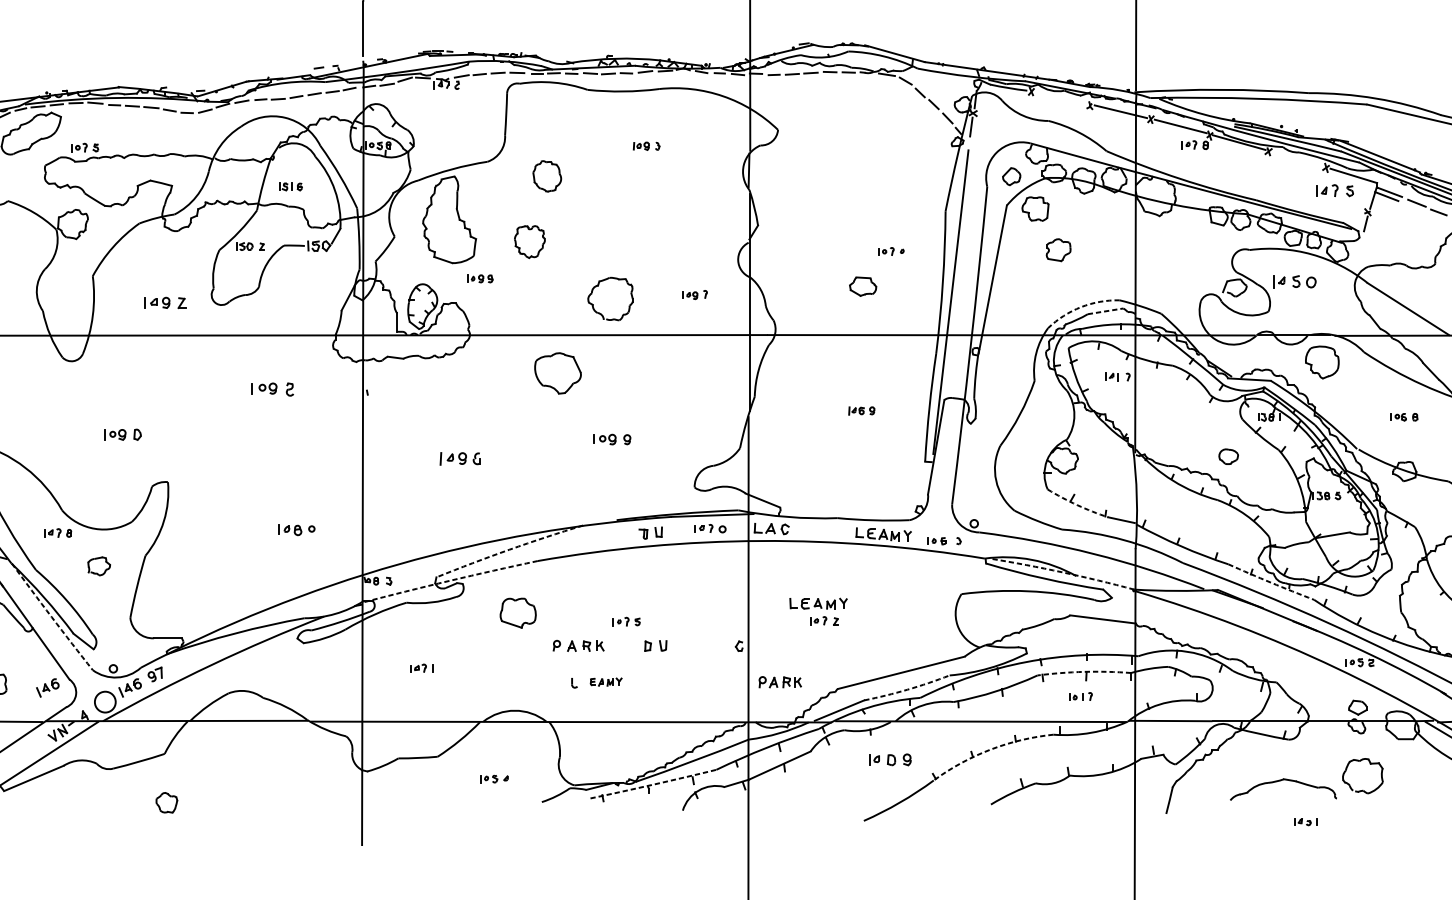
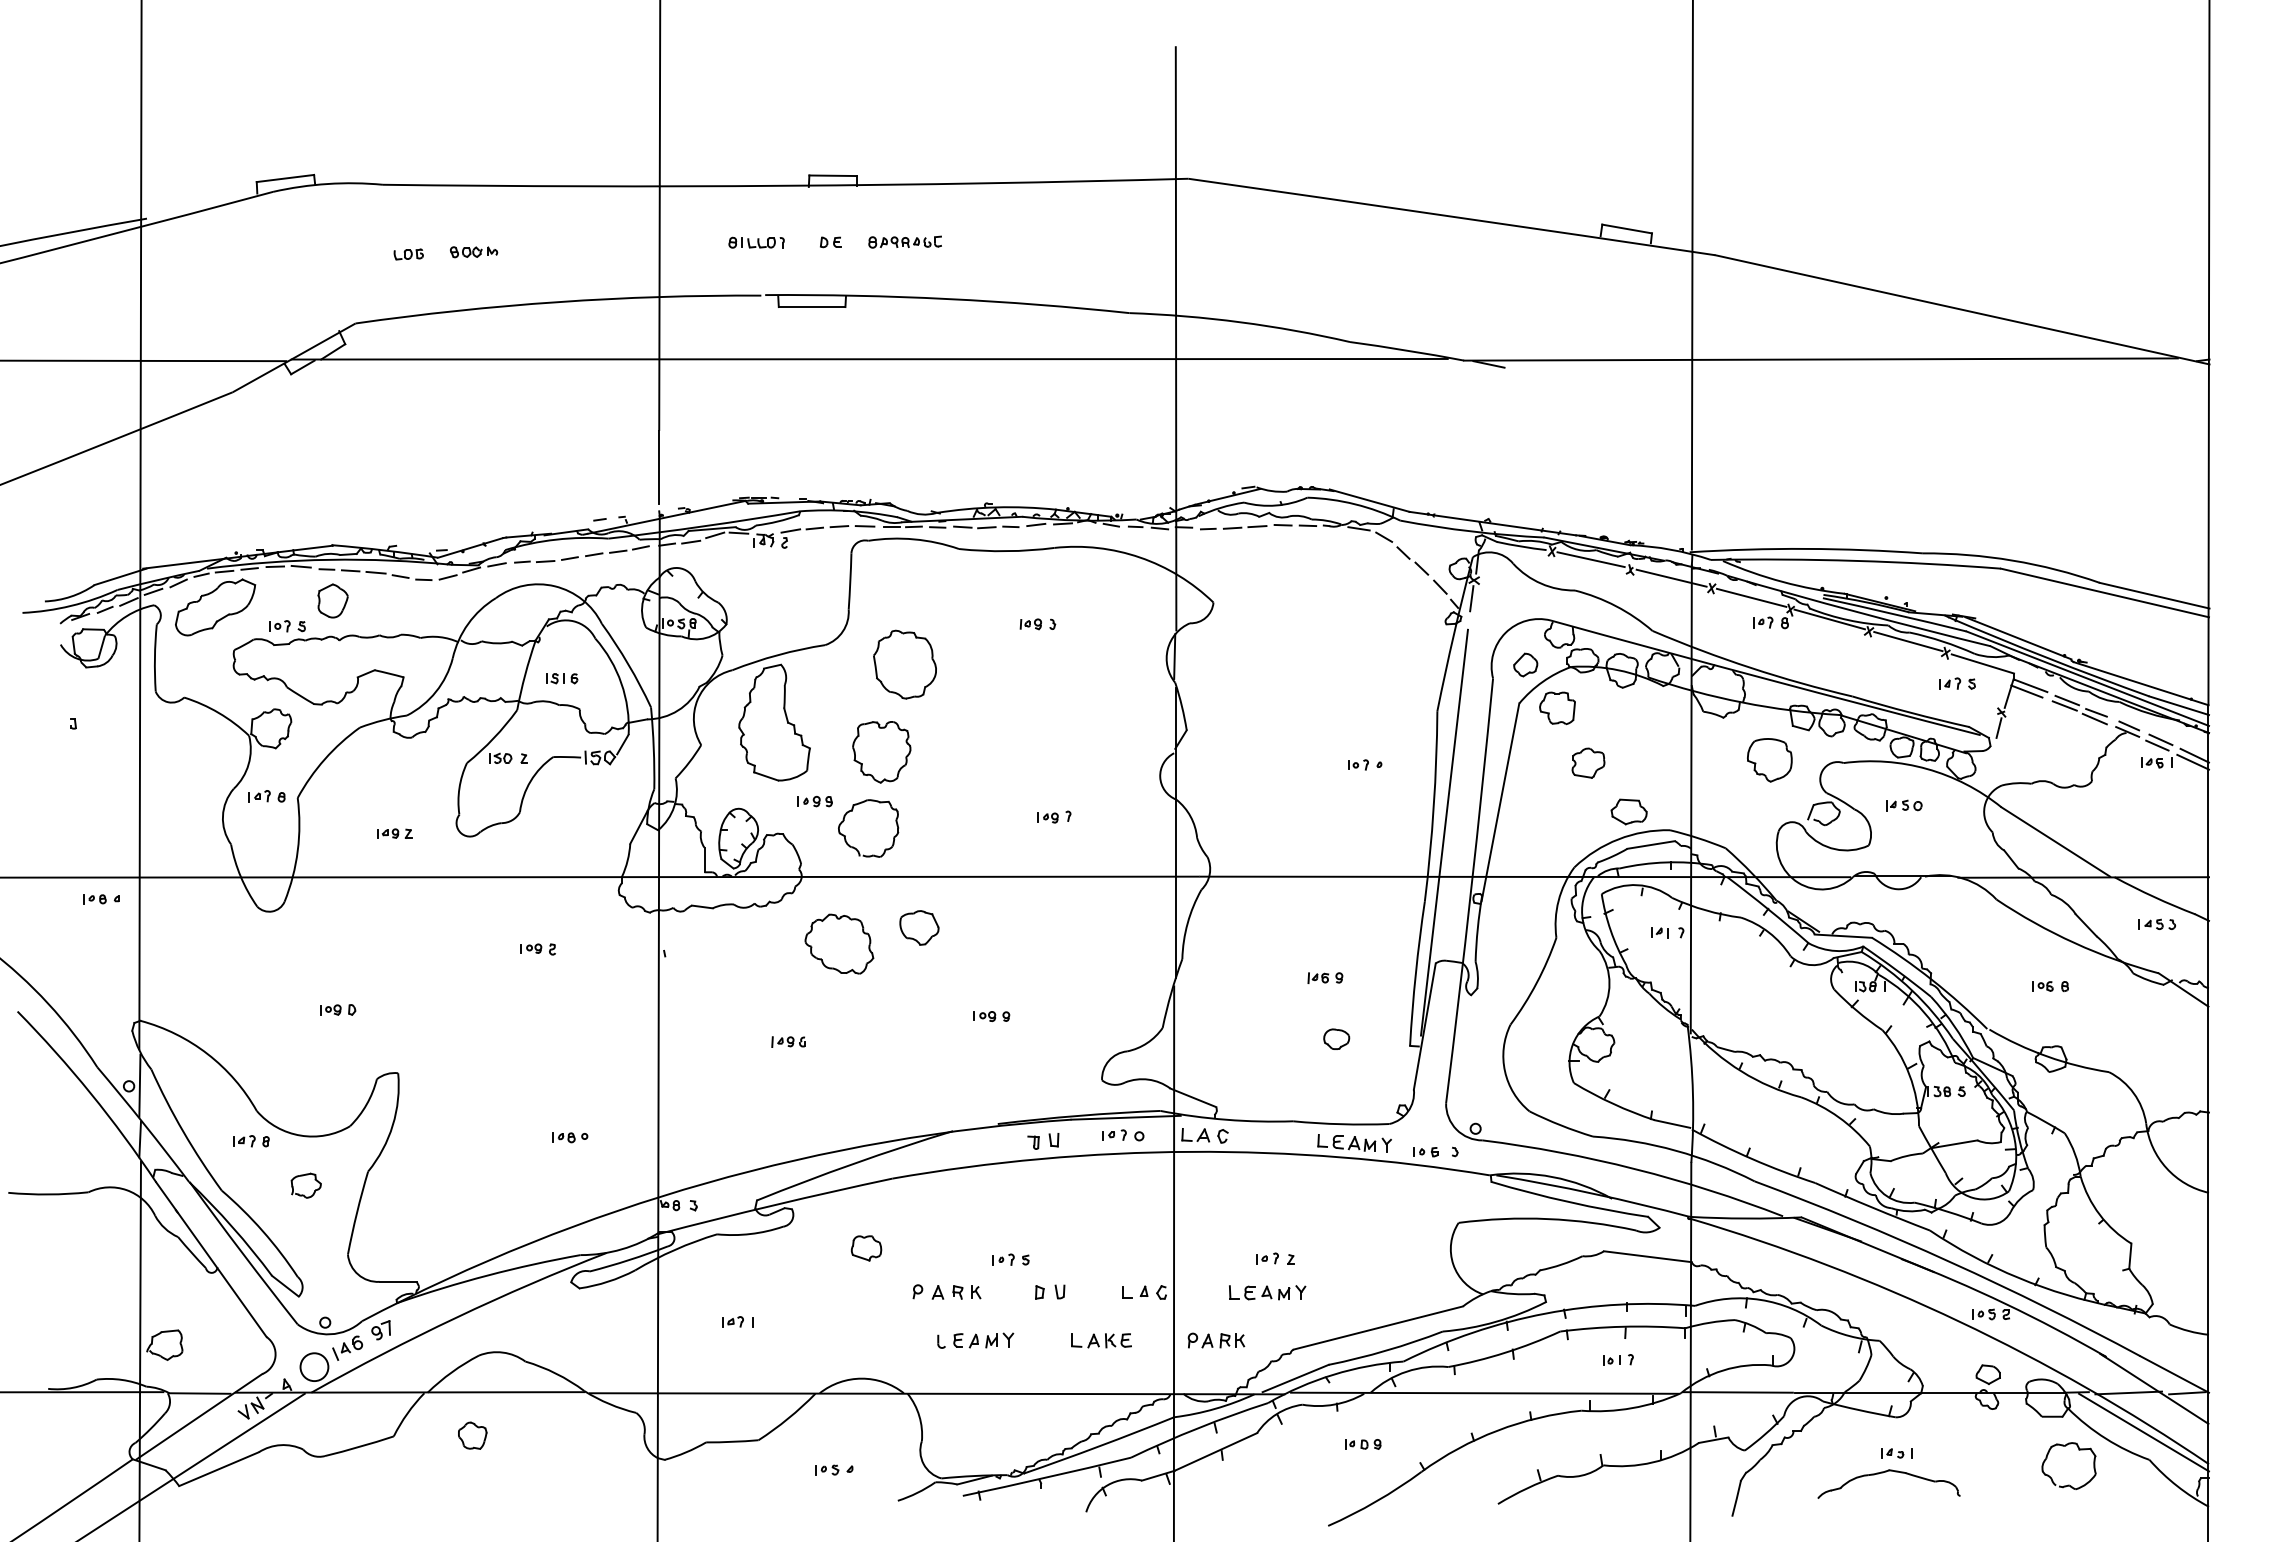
line: (1060, 97) -> (1590, 559), added
part: (118, 128) -> (332, 600), added
line: (1298, 159) -> (1908, 641), added
part: (546, 176) -> (904, 664), size x1.67
part: (1334, 190) -> (1957, 683), size x0.71
line: (1414, 206) -> (2064, 705), added
line: (1437, 216) -> (2094, 718), added
part: (529, 242) -> (881, 752), size x1.43
part: (69, 275) -> (266, 796), added
part: (1295, 281) -> (1904, 805), size x0.62
part: (862, 286) -> (1628, 811), moved
part: (695, 294) -> (1054, 816), moved
part: (165, 302) -> (394, 833), size x0.62
arc: (1081, 307) -> (1618, 839), dashed -> solid
line: (1105, 311) -> (1651, 844), dashed -> solid
part: (600, 313) -> (855, 847), moved
part: (1322, 362) -> (1769, 760), moved
part: (558, 373) -> (919, 927), size x0.62
part: (498, 385) -> (839, 943), added
part: (272, 389) -> (537, 949), size x0.62
part: (123, 434) -> (338, 1009), size x0.71
part: (611, 439) -> (991, 1016), size x0.71
part: (1228, 456) -> (1336, 1038), moved
part: (460, 458) -> (788, 1041), size x0.62
arc: (1077, 504) -> (1613, 1103), dashed -> solid
part: (296, 530) -> (570, 1137), size x0.71
arc: (509, 549) -> (854, 1163), dashed -> solid
arc: (1062, 572) -> (1593, 1193), dashed -> solid
arc: (449, 581) -> (774, 1205), dashed -> solid
arc: (1271, 582) -> (1872, 1207), dashed -> solid
part: (818, 603) -> (1267, 1292), moved
part: (518, 613) -> (866, 1248), size x0.62
arc: (51, 617) -> (242, 1253), dashed -> solid
part: (719, 645) -> (1135, 1291), added
arc: (1084, 671) -> (1622, 1326), dashed -> solid
part: (605, 682) -> (983, 1340), size x1.43
part: (694, 682) -> (1101, 1340), added
part: (47, 687) -> (237, 1347), removed
arc: (907, 689) -> (1386, 1350), dashed -> solid
arc: (990, 749) -> (1497, 1430), dashed -> solid
part: (890, 759) -> (1363, 1444), size x0.62
part: (1369, 764) -> (2078, 1450), moved
arc: (653, 784) -> (1047, 1477), dashed -> solid
part: (166, 802) -> (472, 1435), moved
part: (1305, 822) -> (1896, 1453), moved

